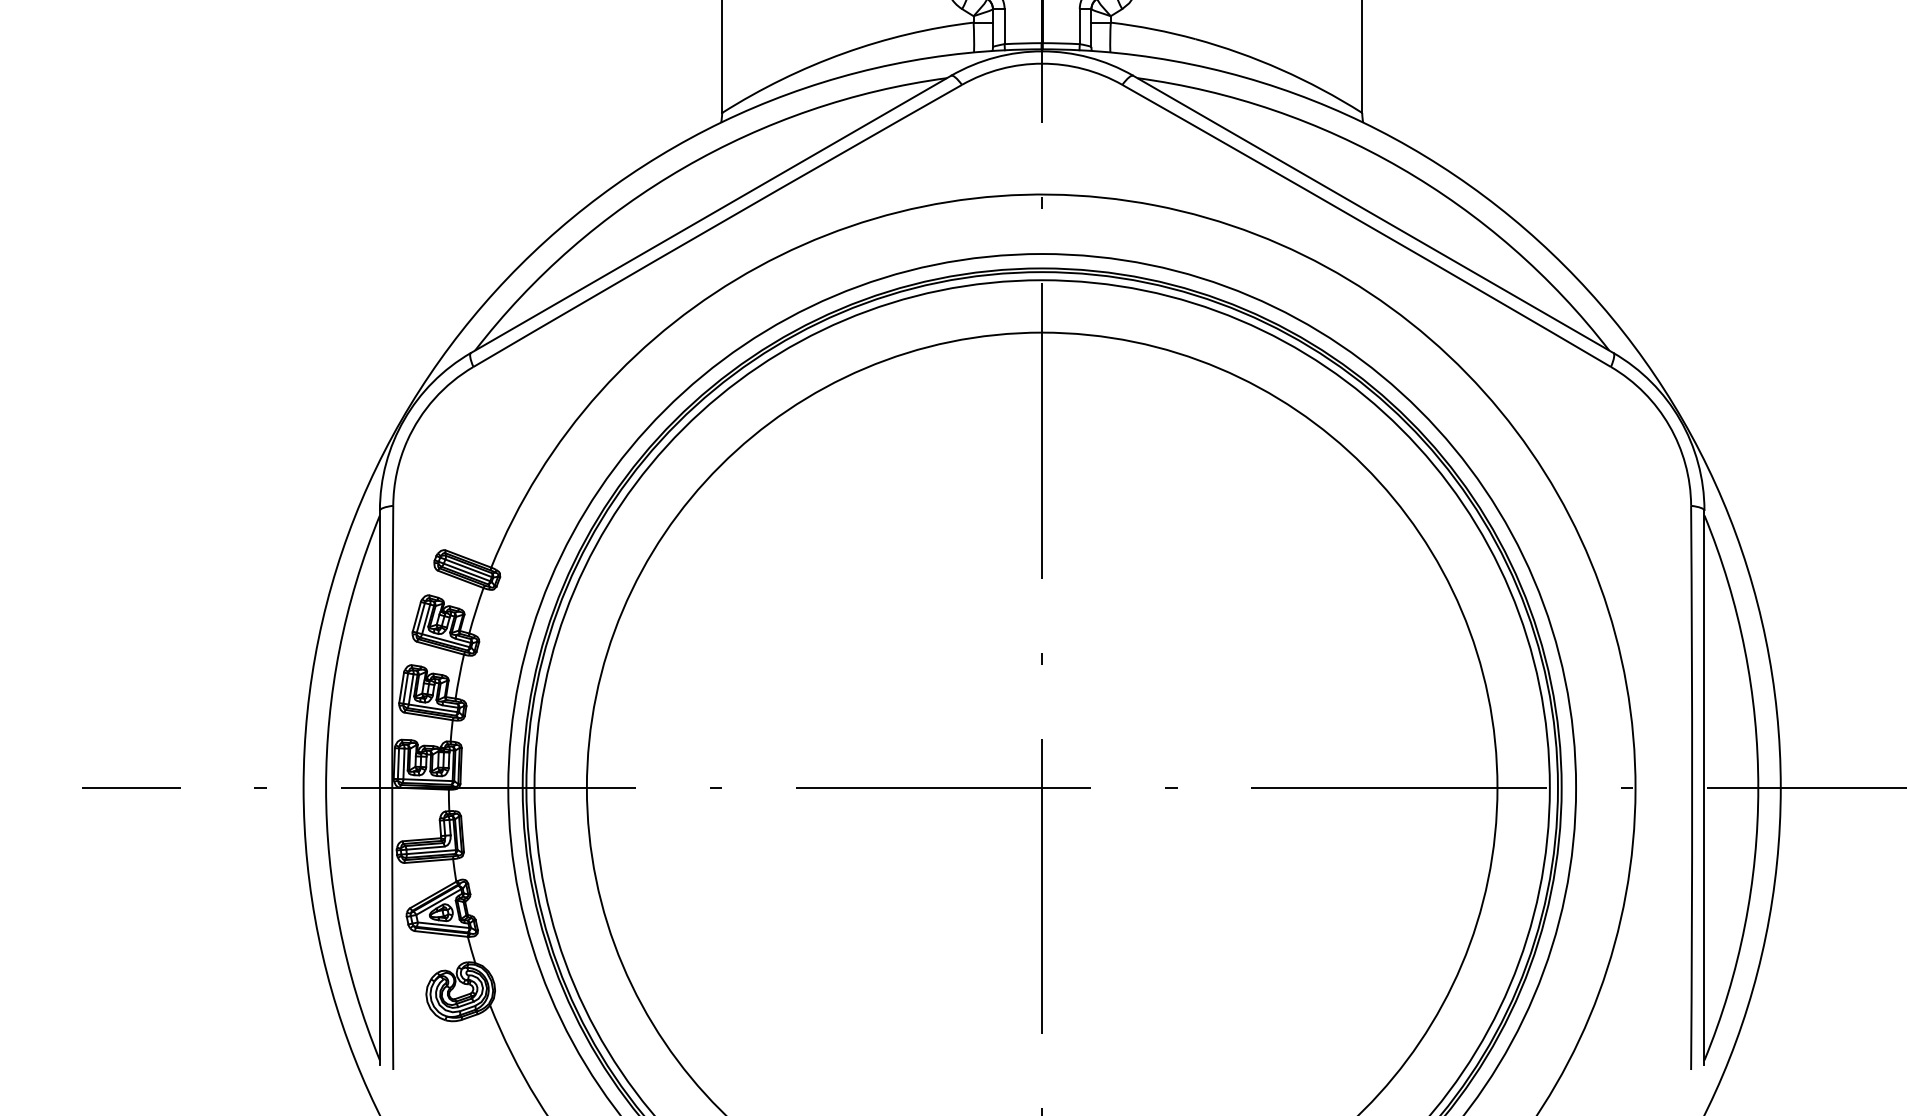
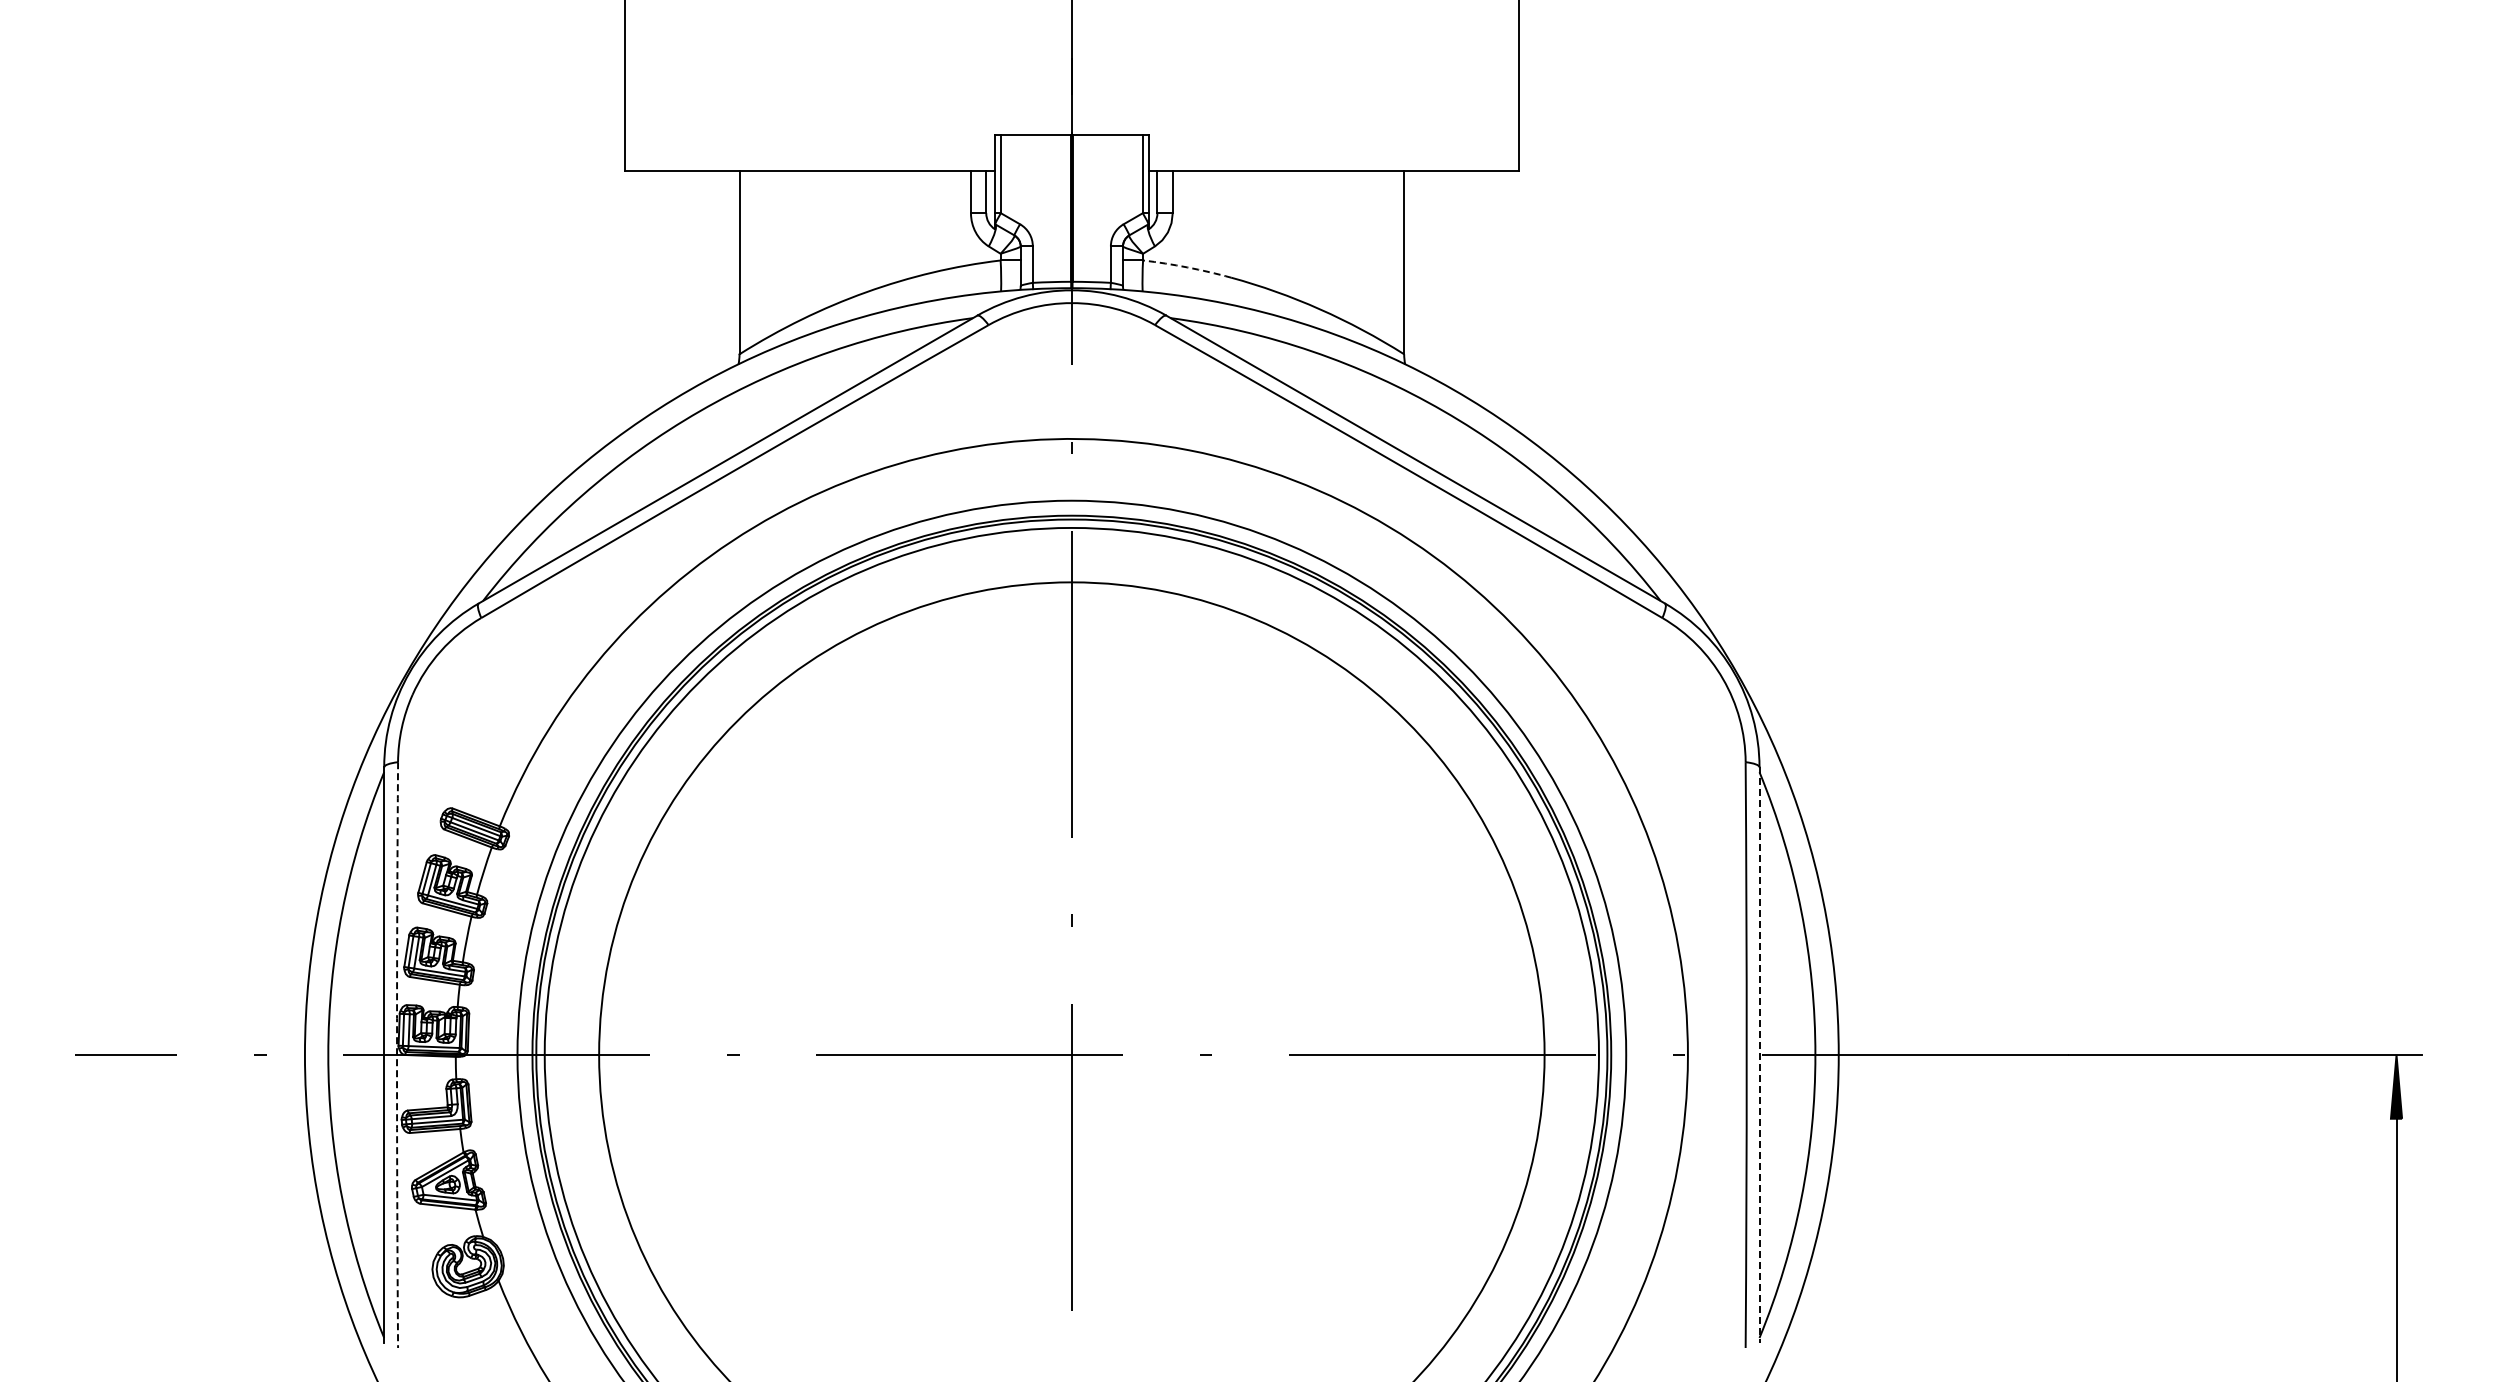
arc: (1153, 29) -> (1187, 267), solid -> dashed
arc: (392, 788) -> (397, 1055), solid -> dashed
line: (1704, 788) -> (1759, 1055), solid -> dashed

